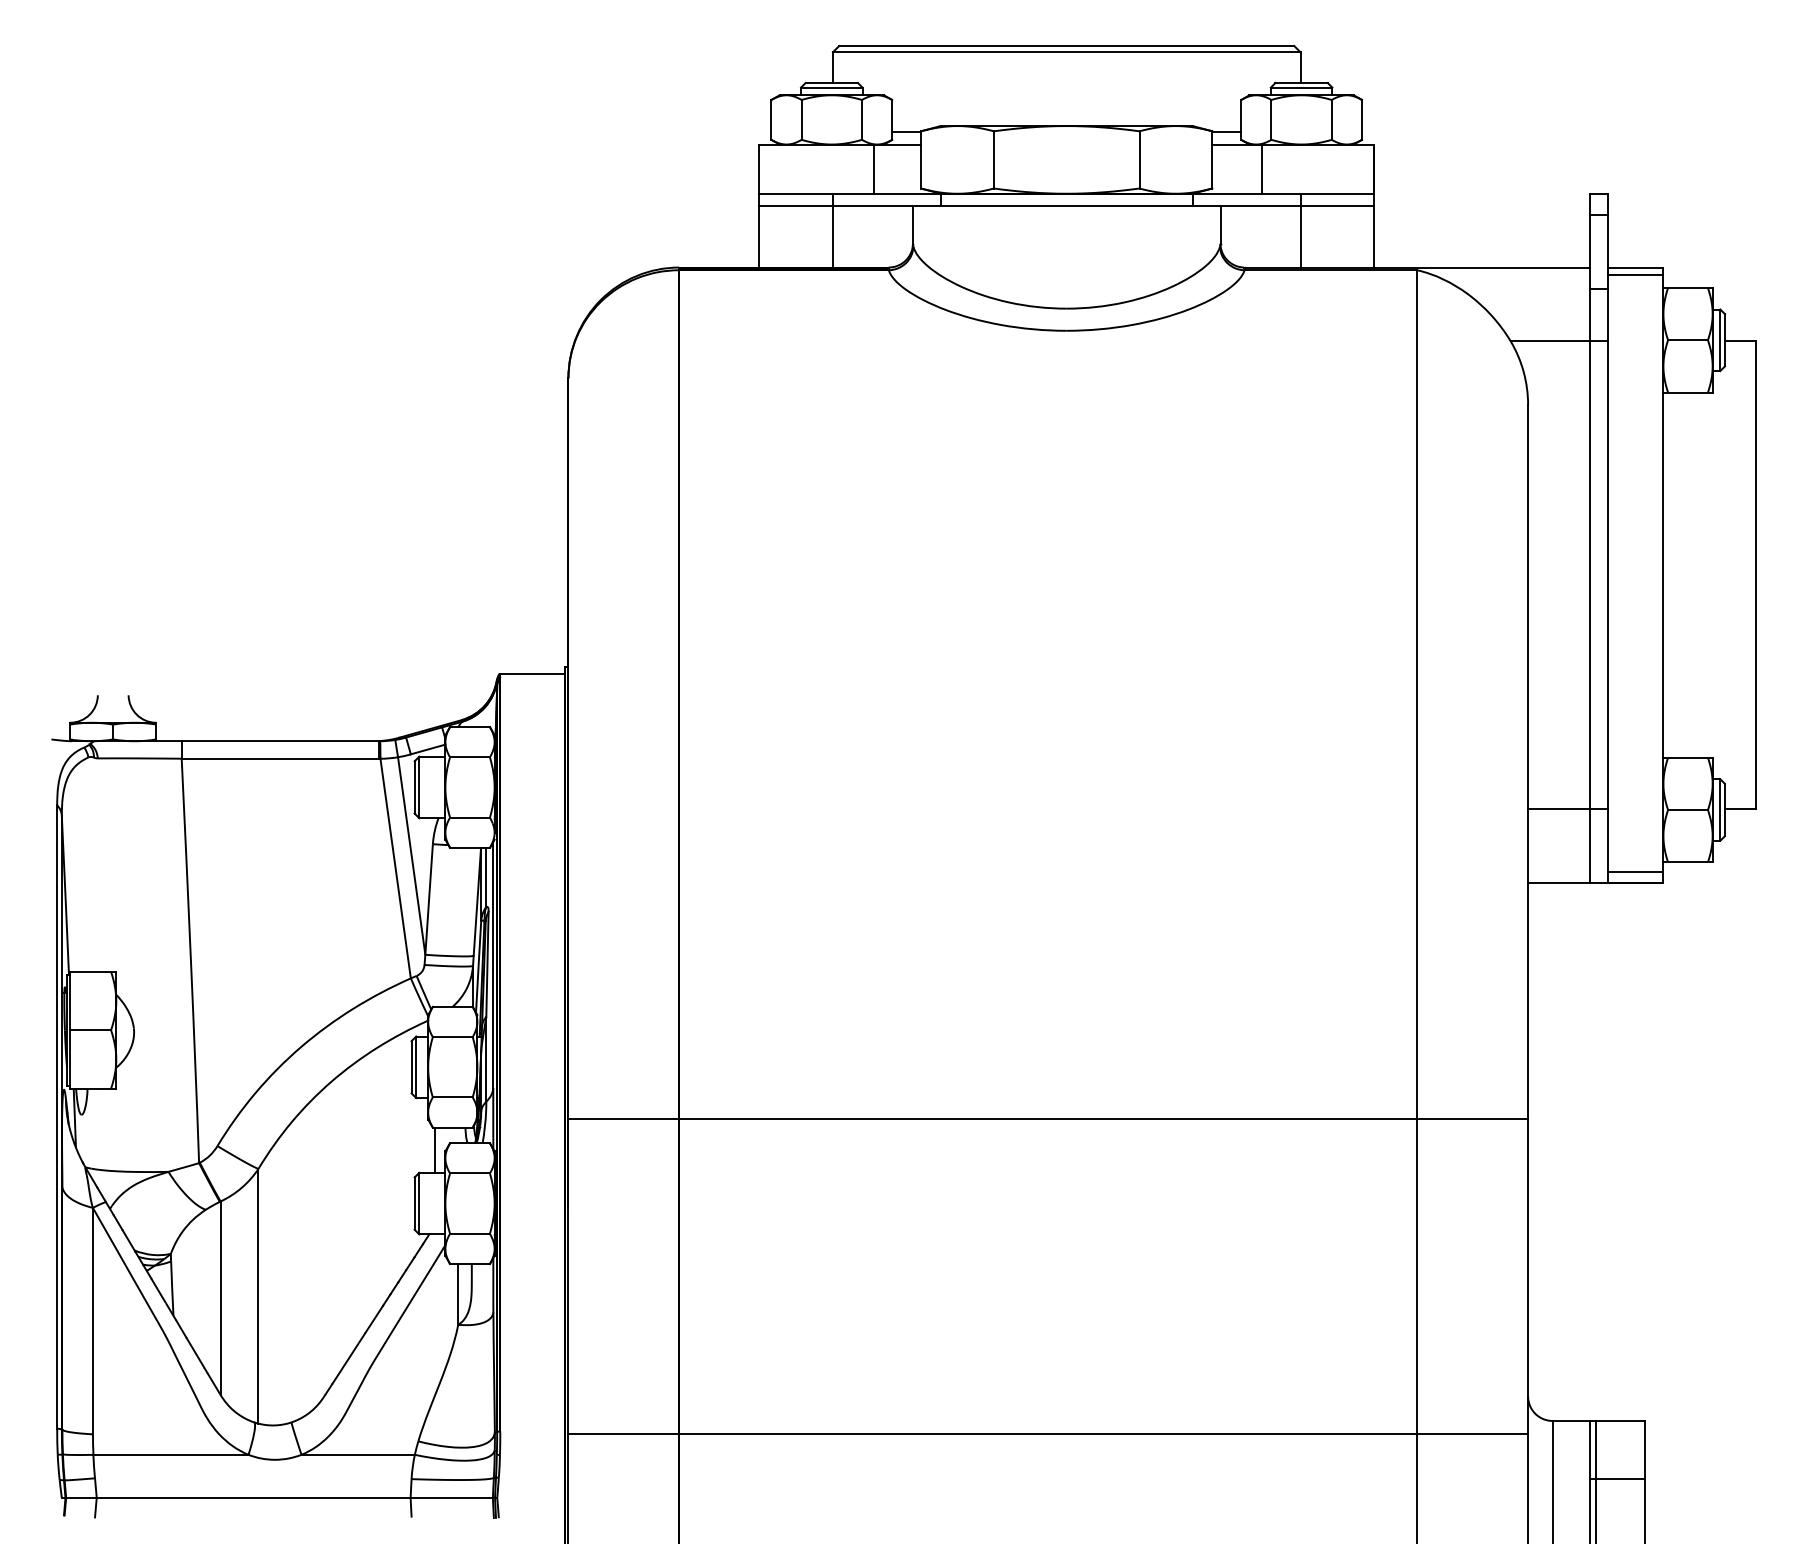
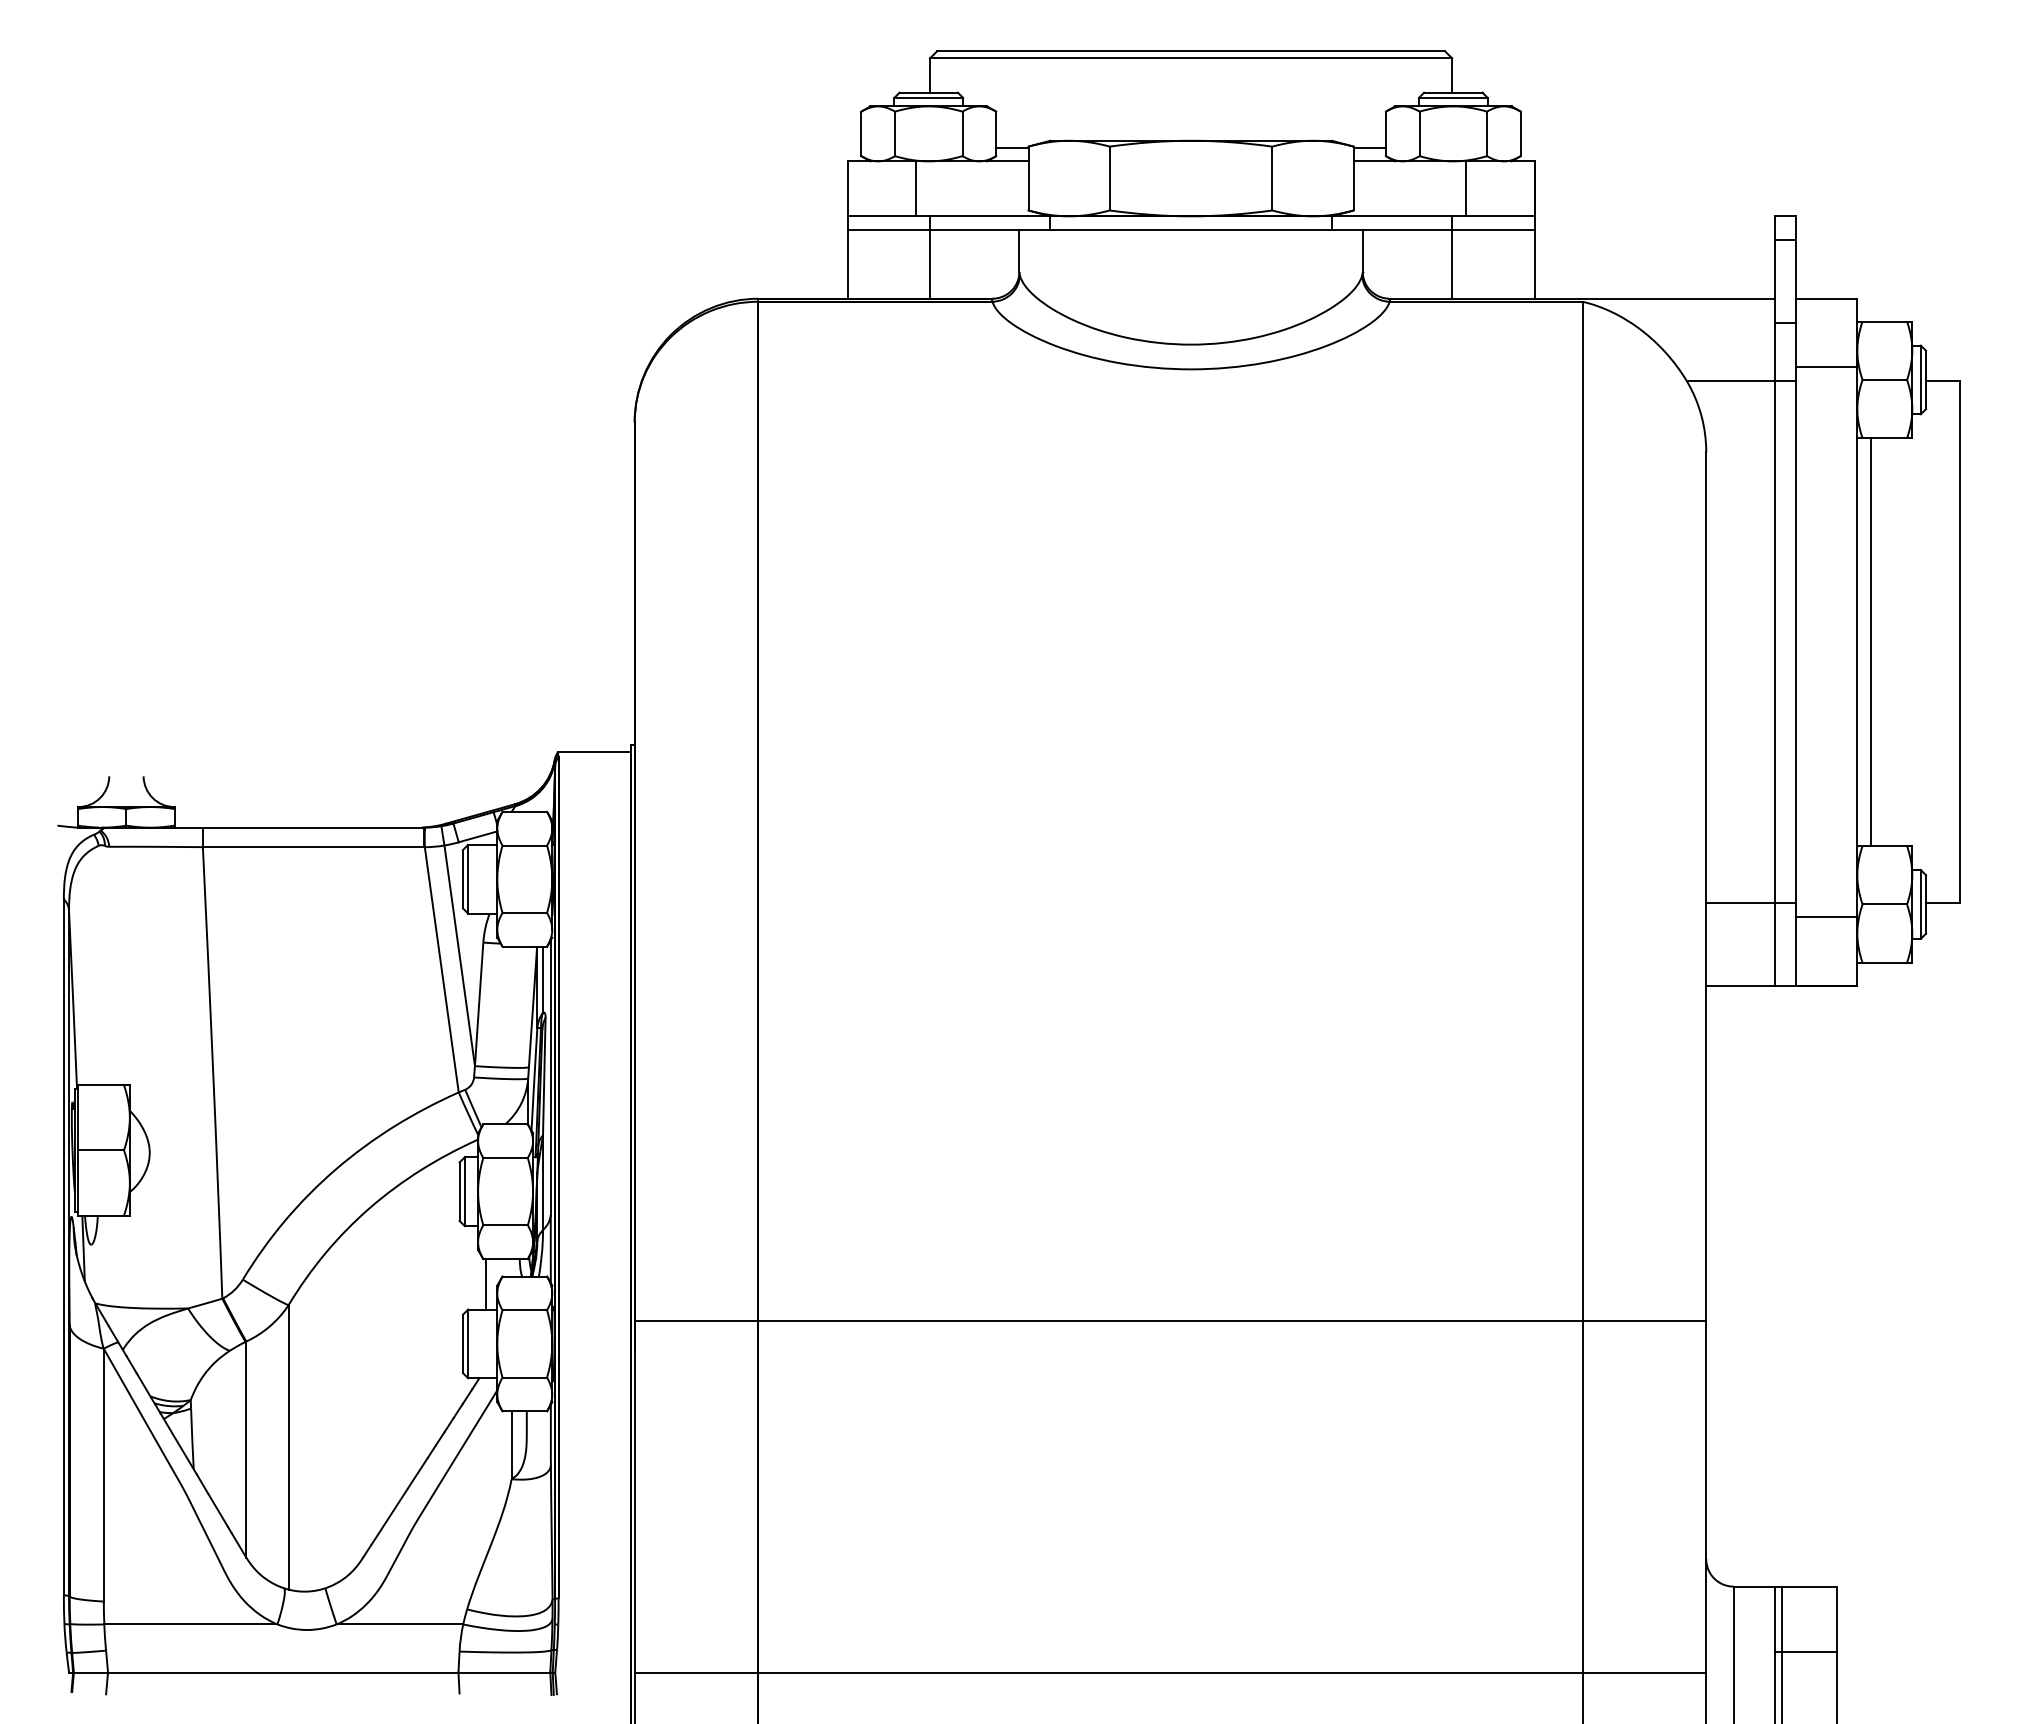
line: (874, 168) -> (916, 188), moved
line: (1261, 168) -> (1465, 188), moved
line: (1635, 275) -> (1826, 367), moved
line: (1676, 575) -> (1871, 642), added
line: (1635, 871) -> (1826, 916), moved
line: (1048, 1119) -> (1170, 1320), moved
line: (1048, 1434) -> (1170, 1672), moved

